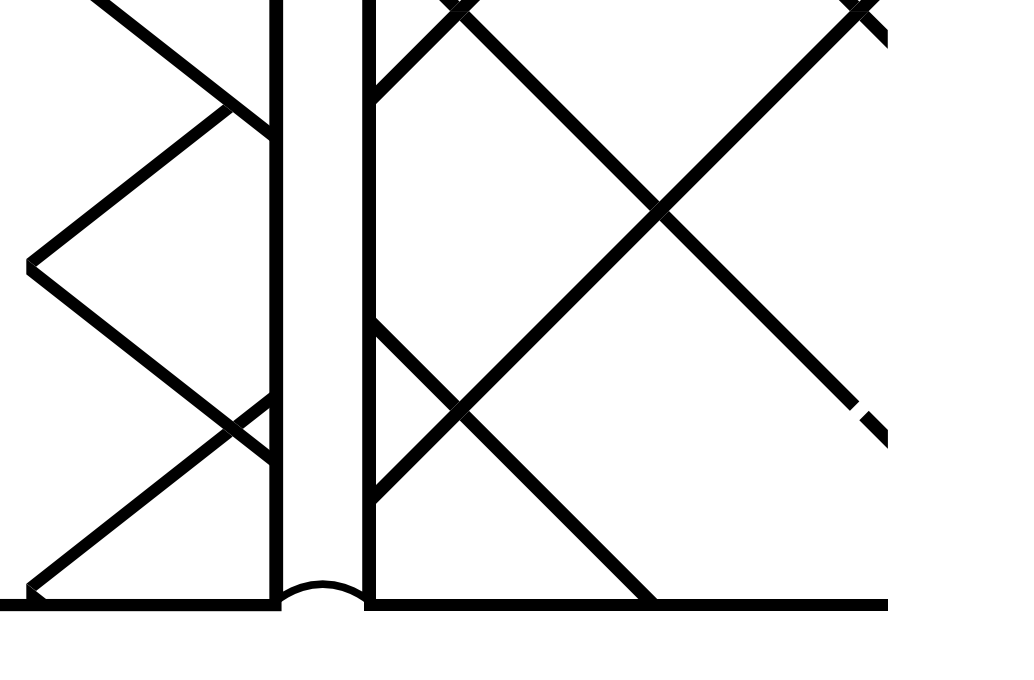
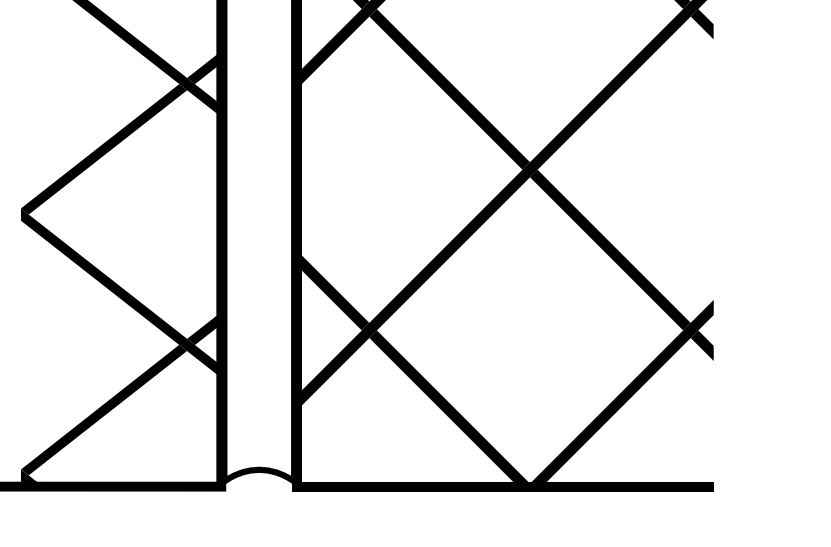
fill: (254, 83) -> (204, 67), added
fill: (770, 488) -> (619, 392), added

